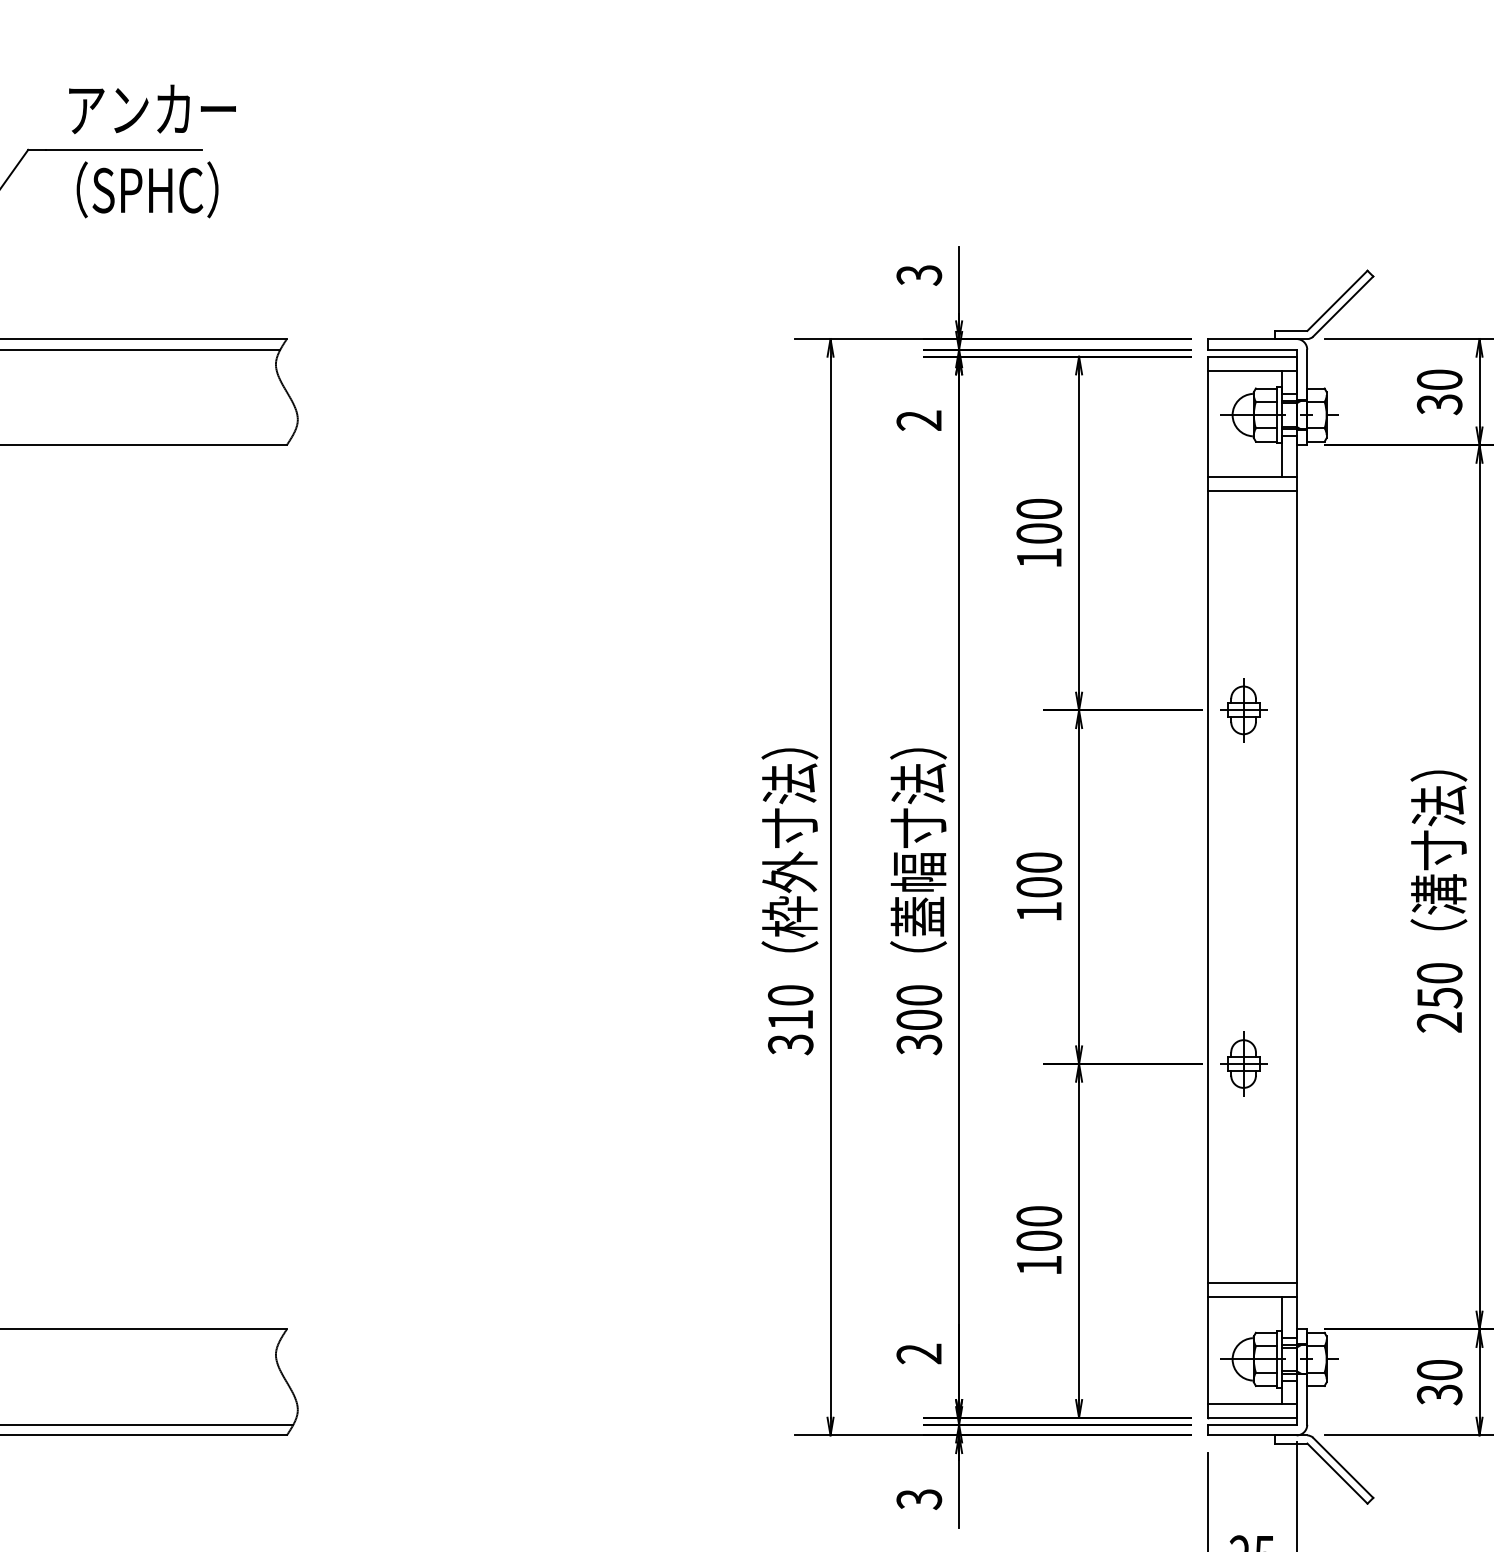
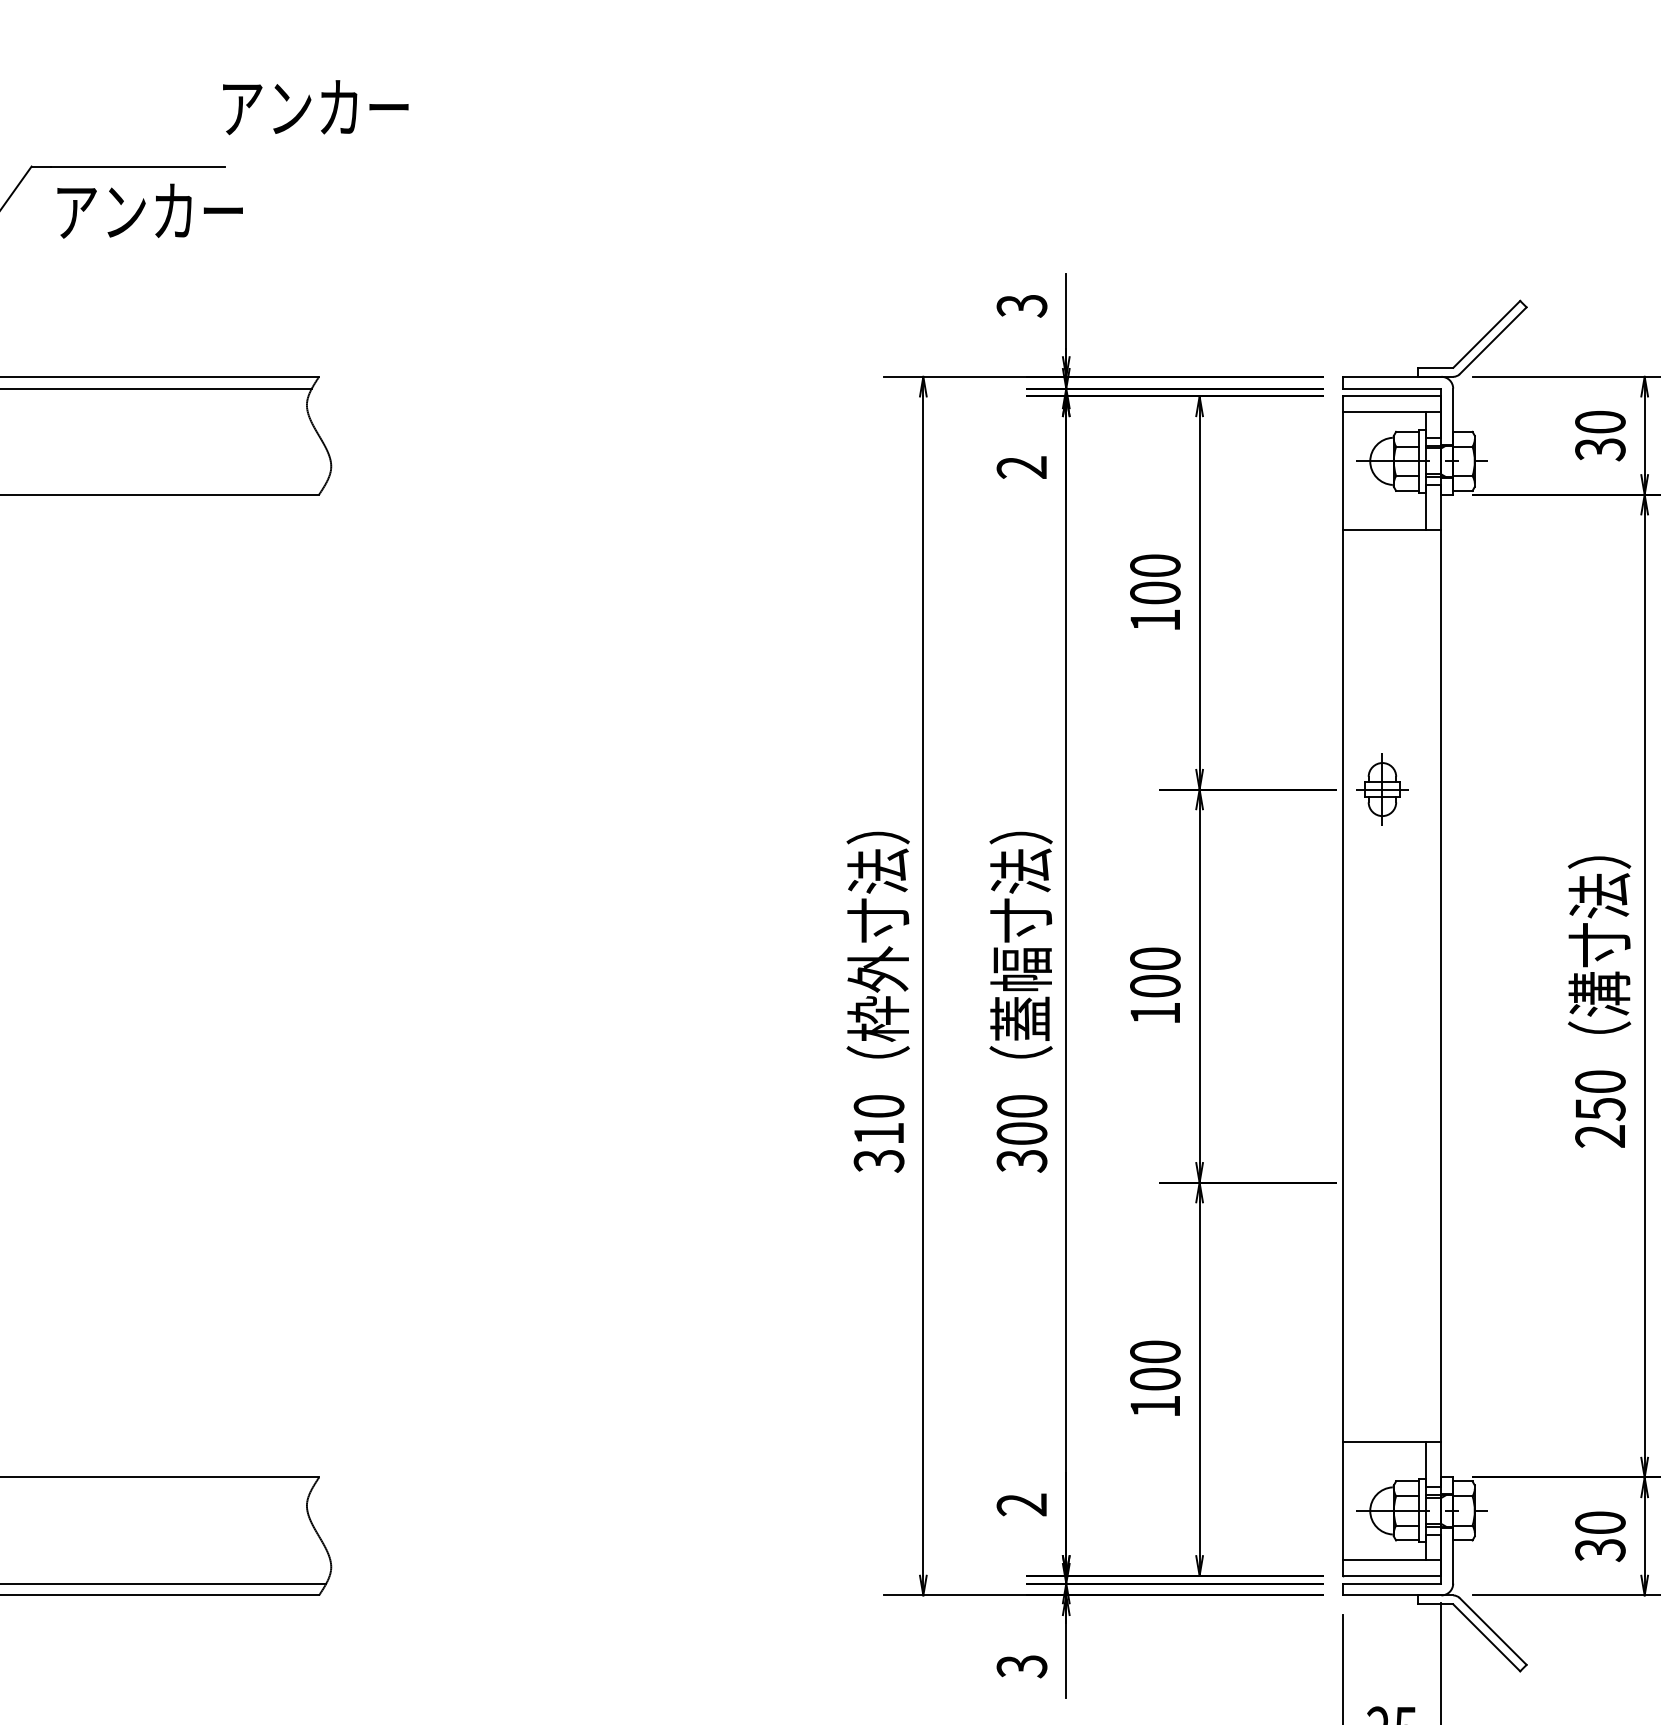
text: (152, 109) -> (315, 107), moved
text: (135, 189) -> (150, 210), （SPHC） -> アンカー
line: (1252, 490) -> (1392, 545), removed
part: (1243, 1063) -> (1382, 1182), removed
line: (1252, 1283) -> (1392, 1426), removed

